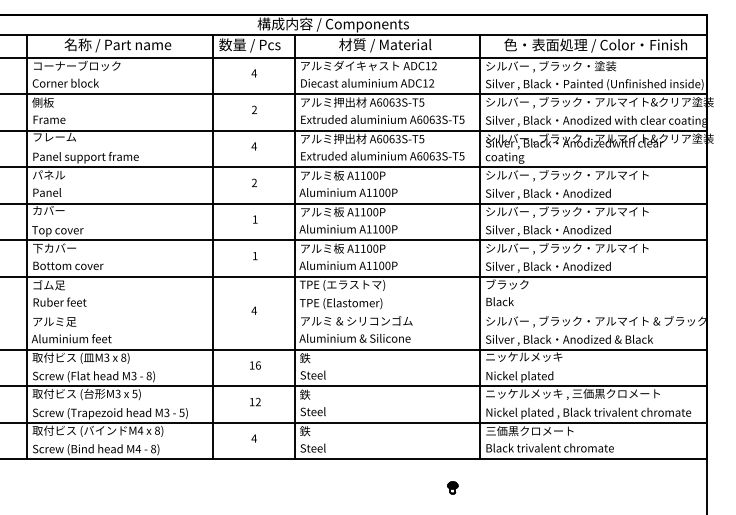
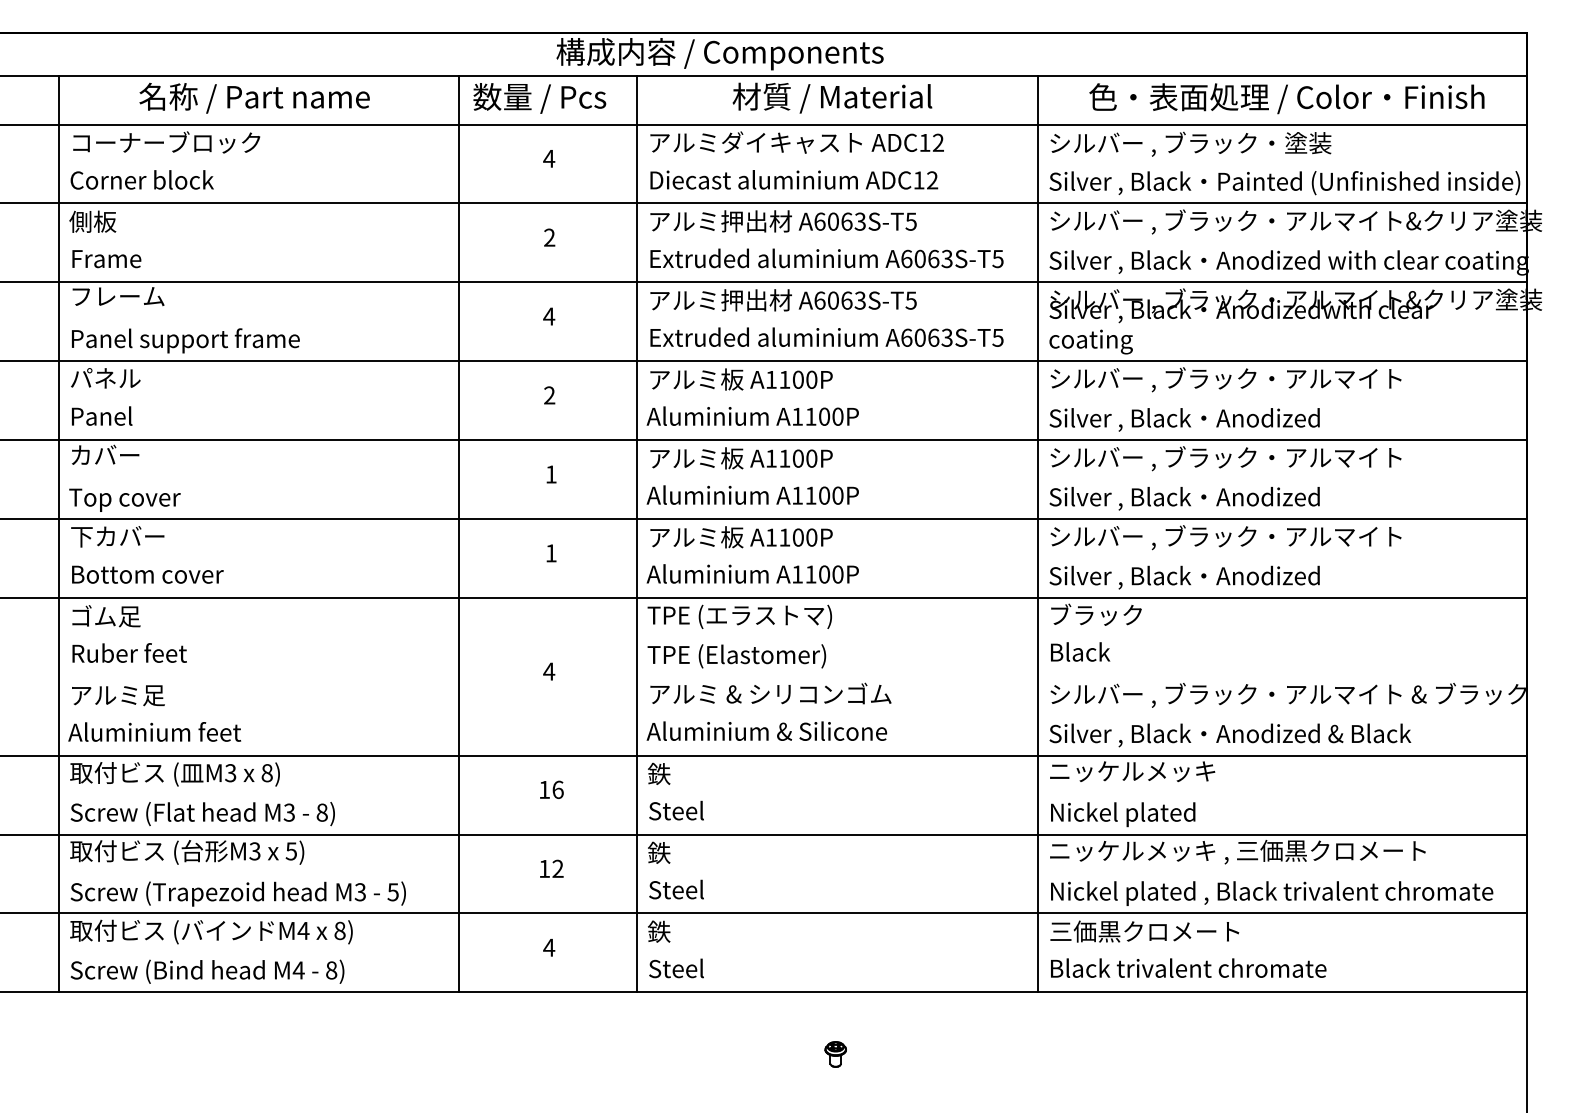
part: (452, 487) -> (834, 1053), moved

